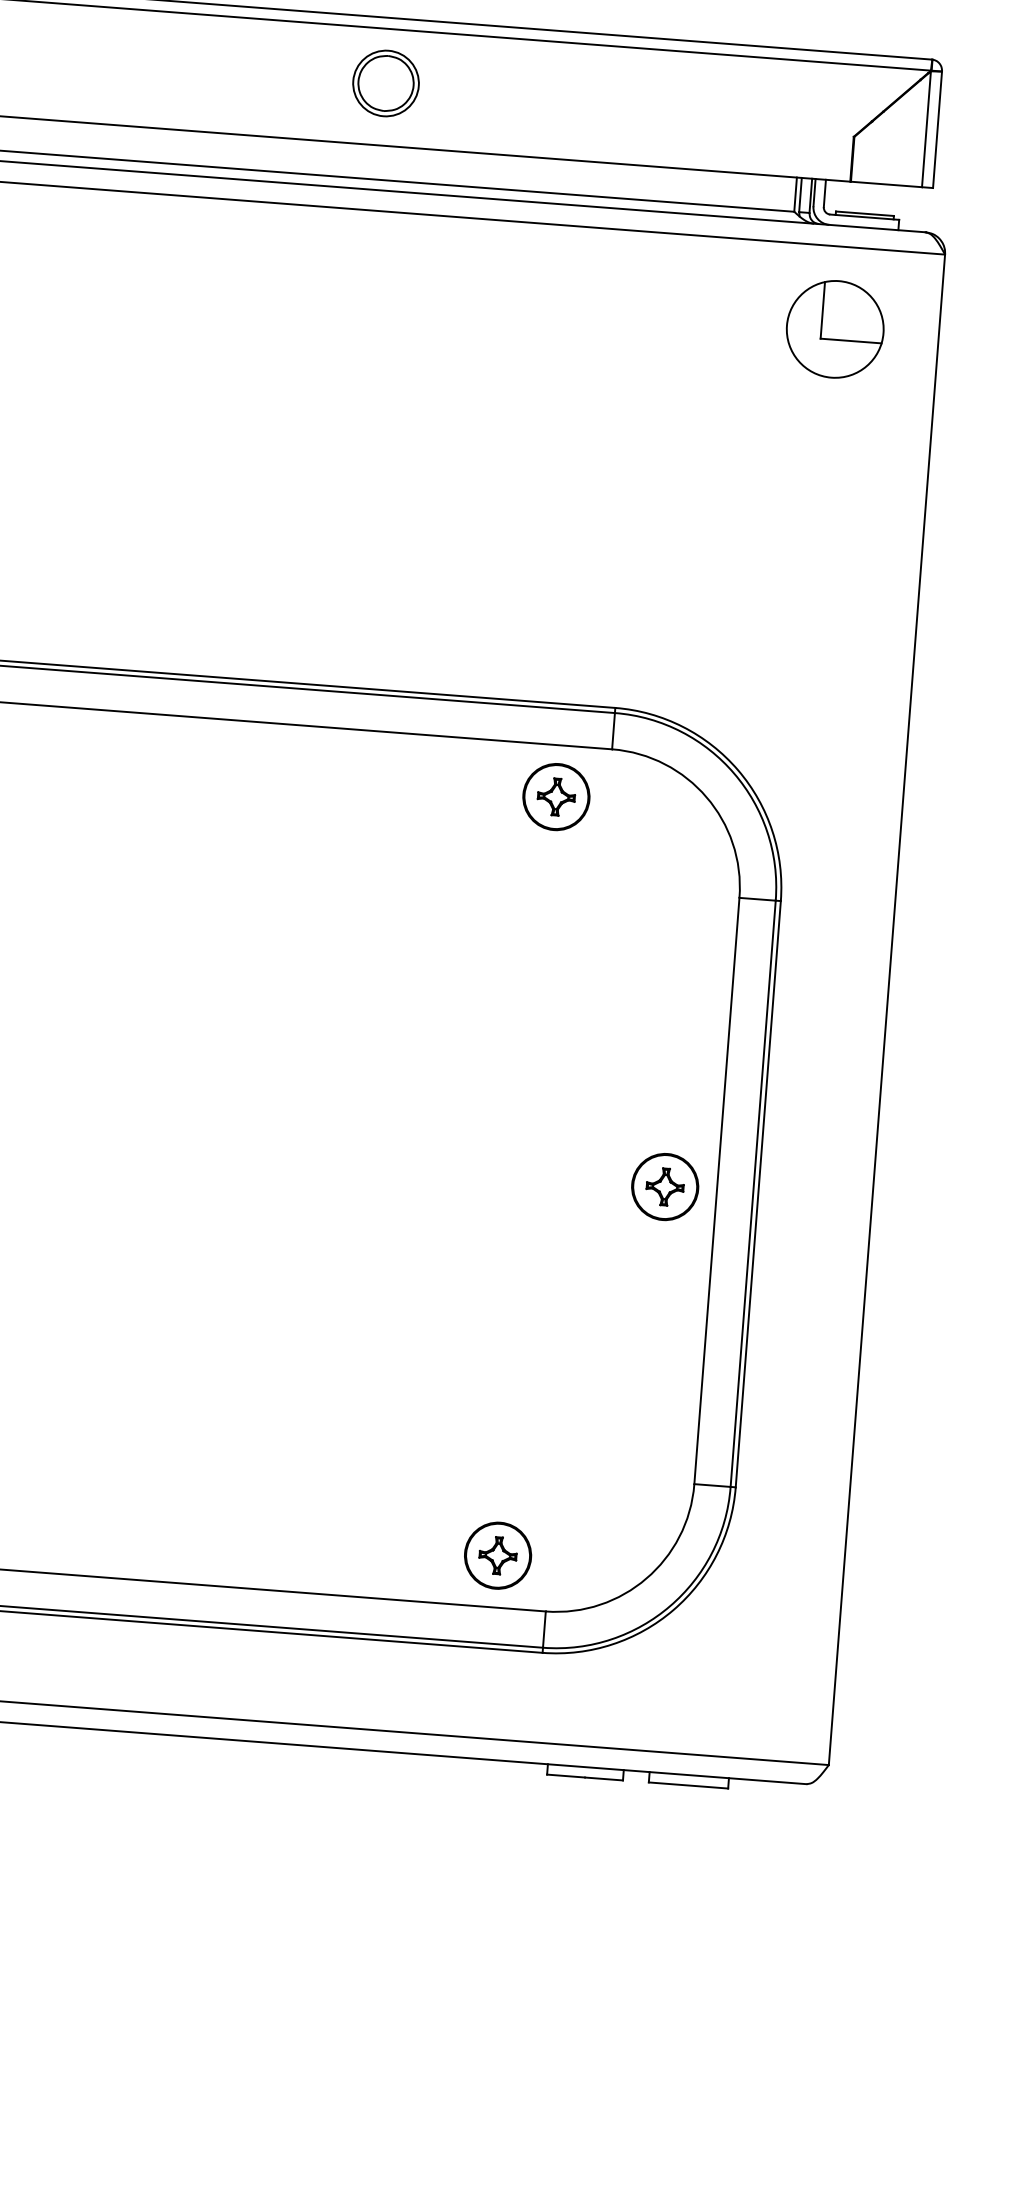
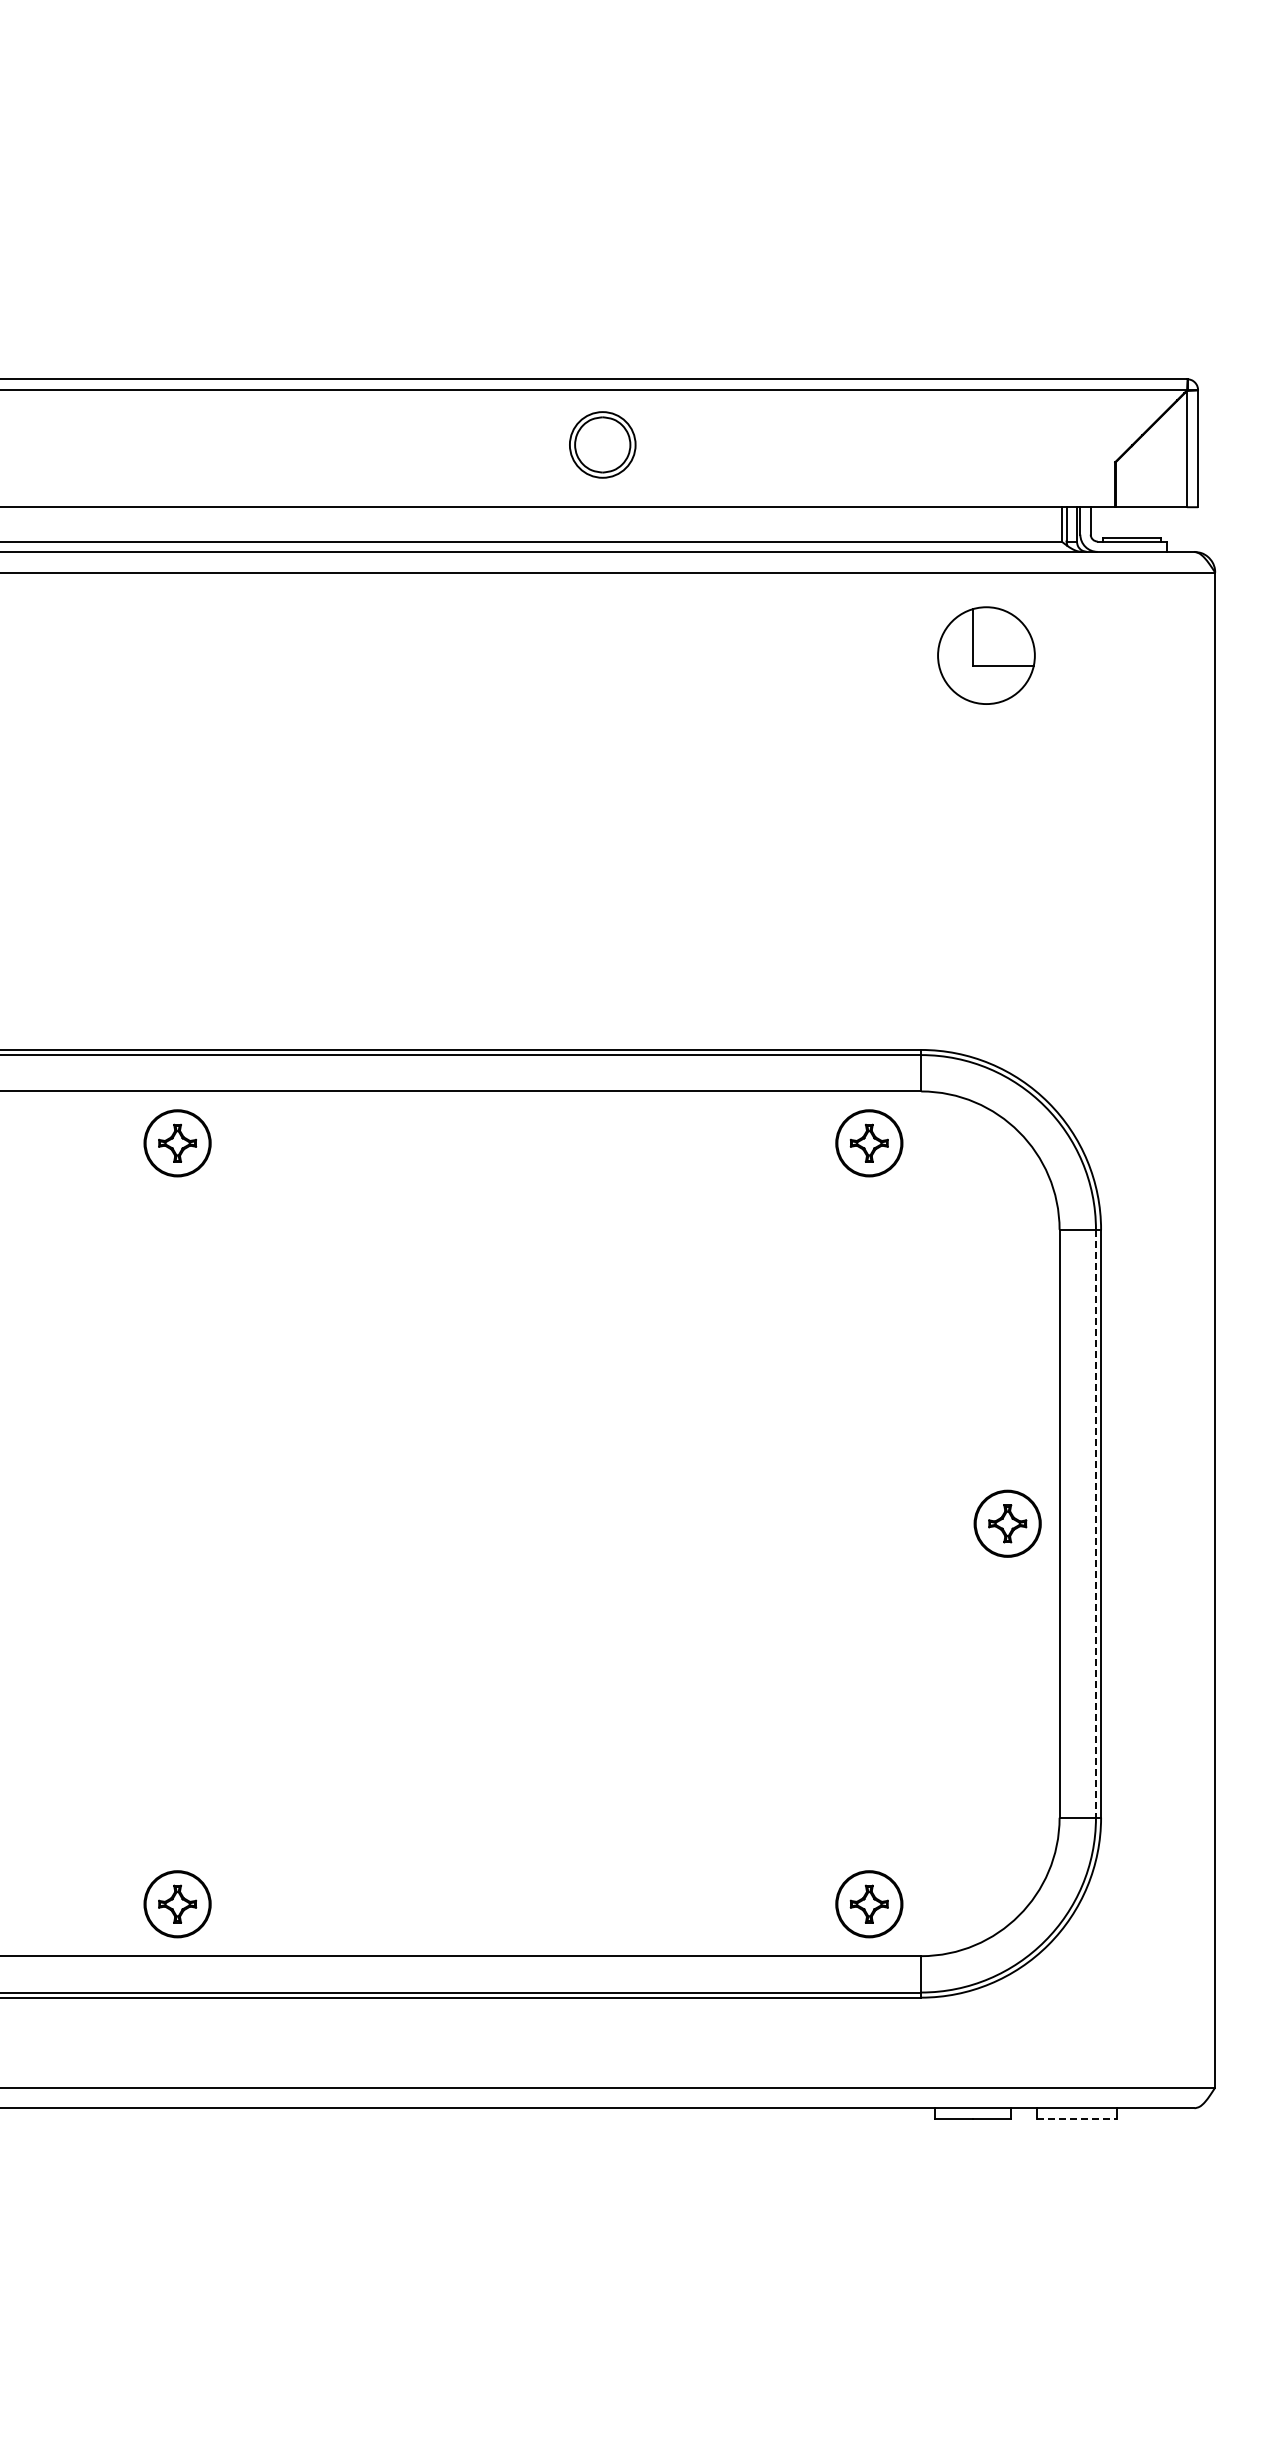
part: (385, 83) -> (602, 444), moved
part: (835, 329) -> (986, 655), moved
line: (752, 1193) -> (1095, 1523), solid -> dashed
line: (688, 1785) -> (1076, 2118), solid -> dashed

